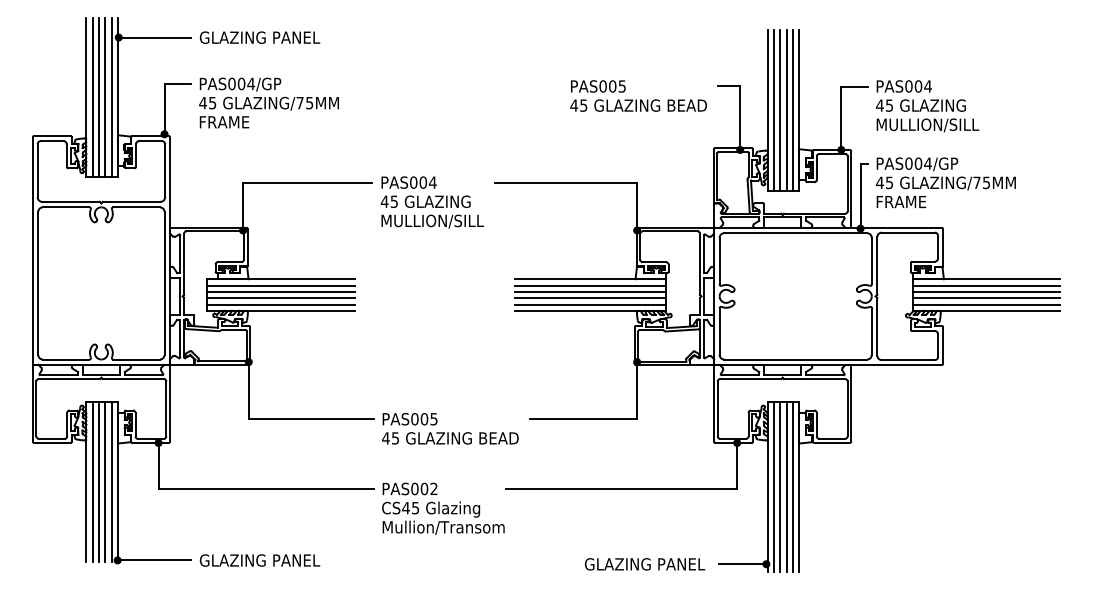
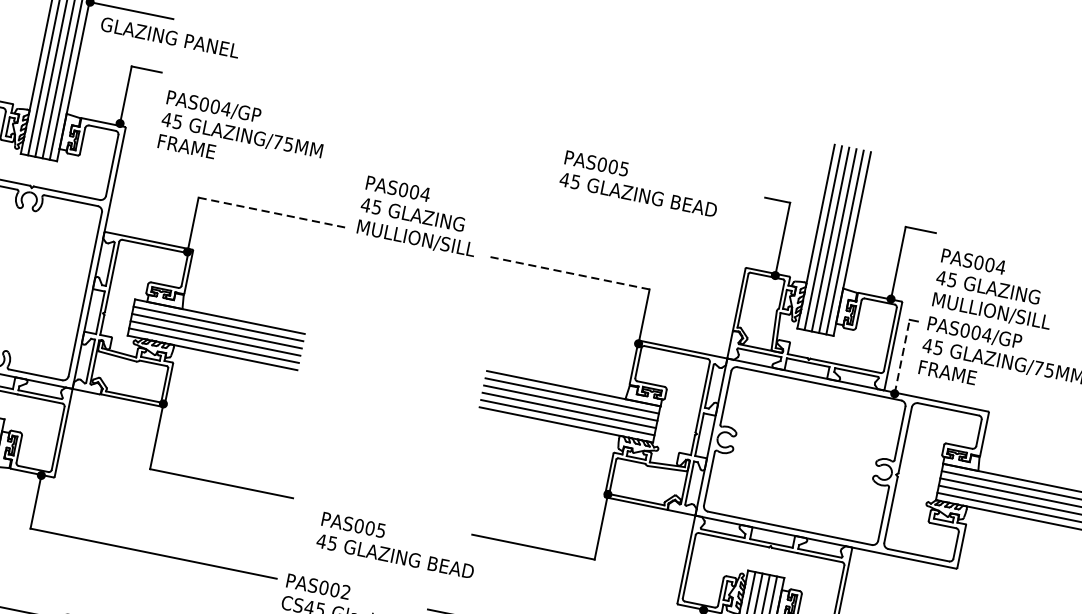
text: (259, 37) -> (169, 37), moved
text: (638, 95) -> (640, 183), moved
text: (268, 102) -> (241, 134), moved
text: (927, 106) -> (995, 290), moved
line: (307, 183) -> (272, 213), solid -> dashed
line: (565, 183) -> (567, 273), solid -> dashed
line: (860, 195) -> (902, 355), solid -> dashed
text: (432, 202) -> (420, 217), moved
text: (450, 428) -> (397, 545), moved

